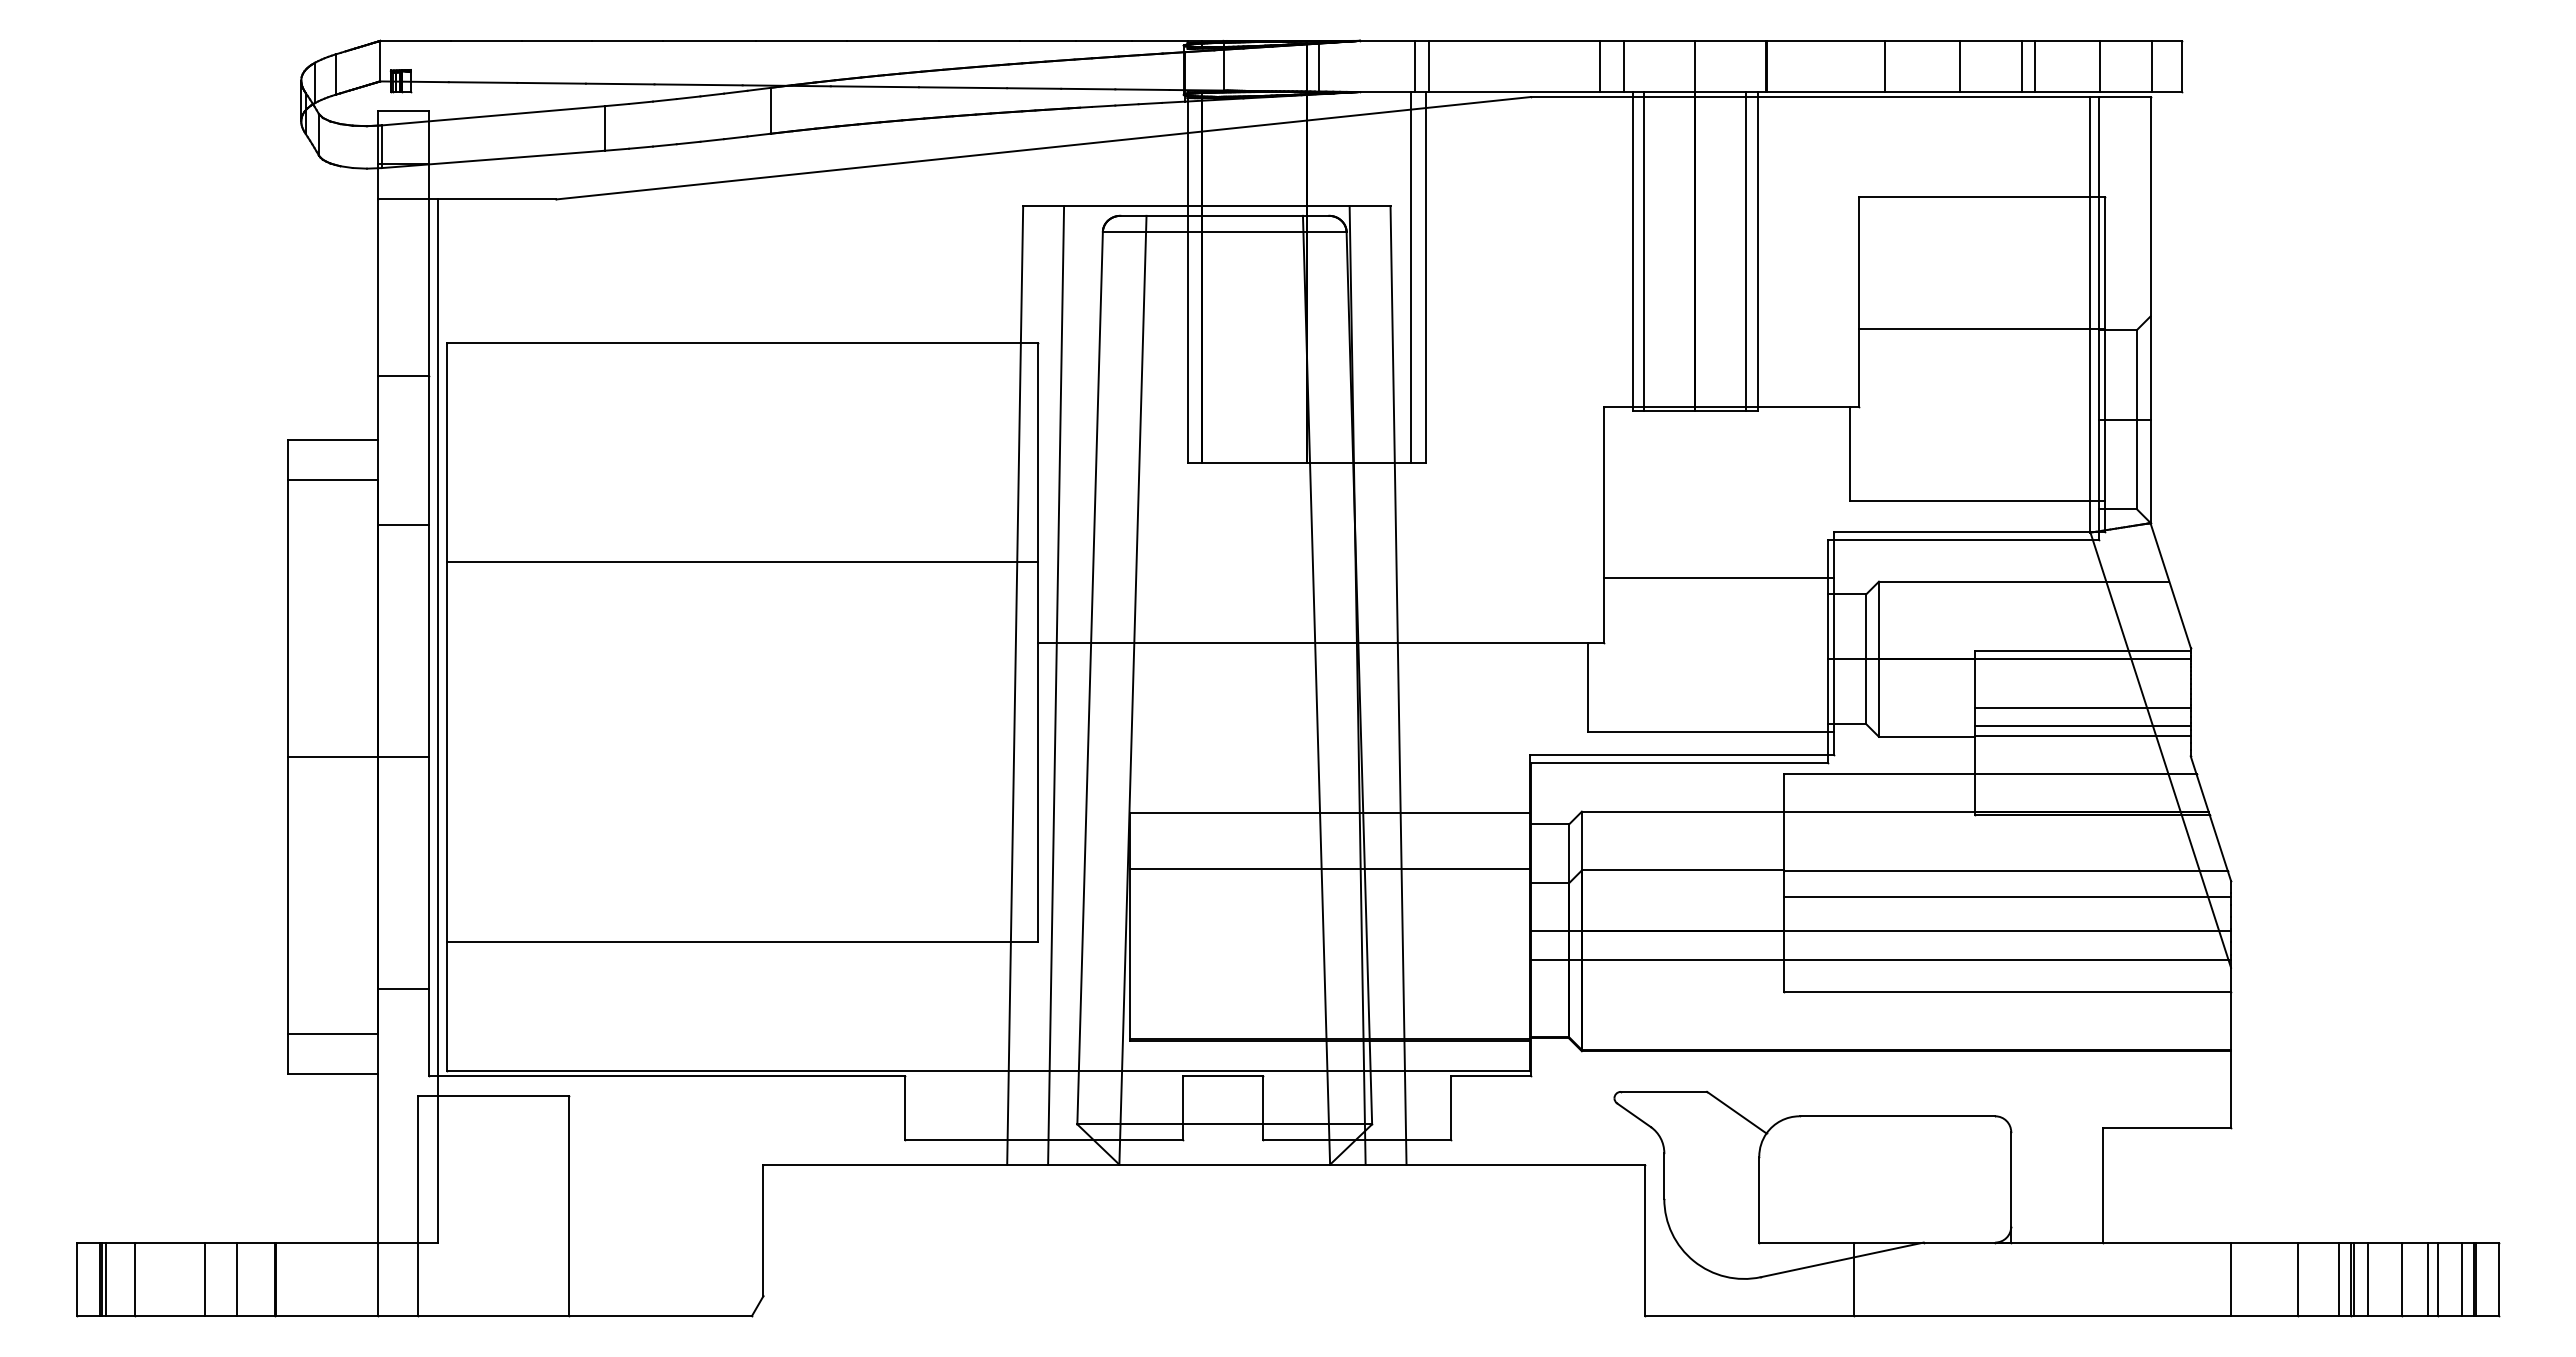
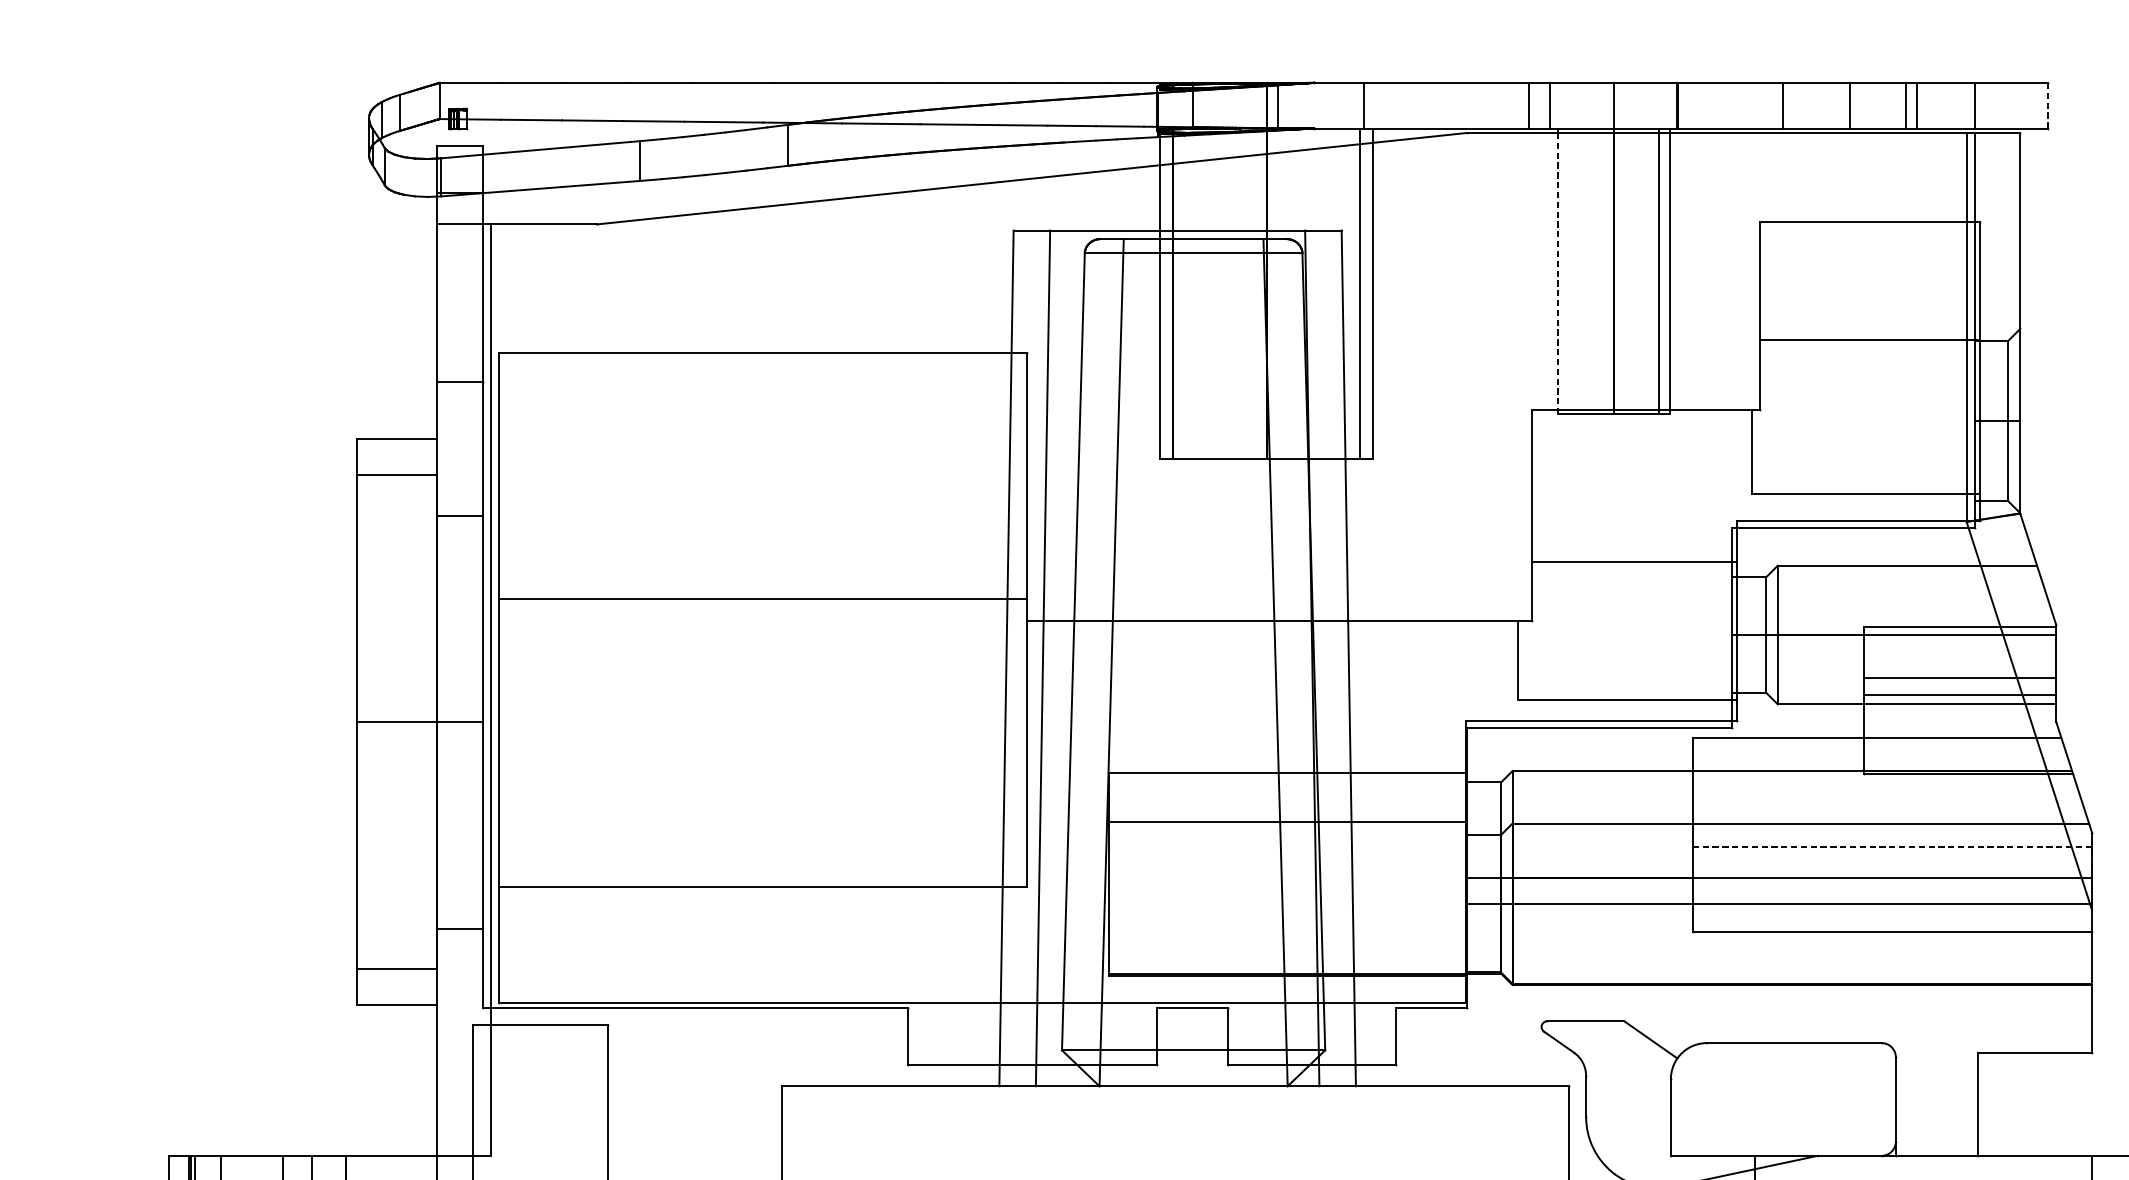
line: (1429, 66) -> (1376, 105), removed
line: (2152, 66) -> (2022, 105), removed
line: (2181, 66) -> (2047, 105), solid -> dashed
line: (1644, 251) -> (1568, 270), removed
line: (1632, 254) -> (1557, 273), solid -> dashed
line: (742, 562) -> (763, 599), moved
line: (2007, 897) -> (1892, 847), solid -> dashed

